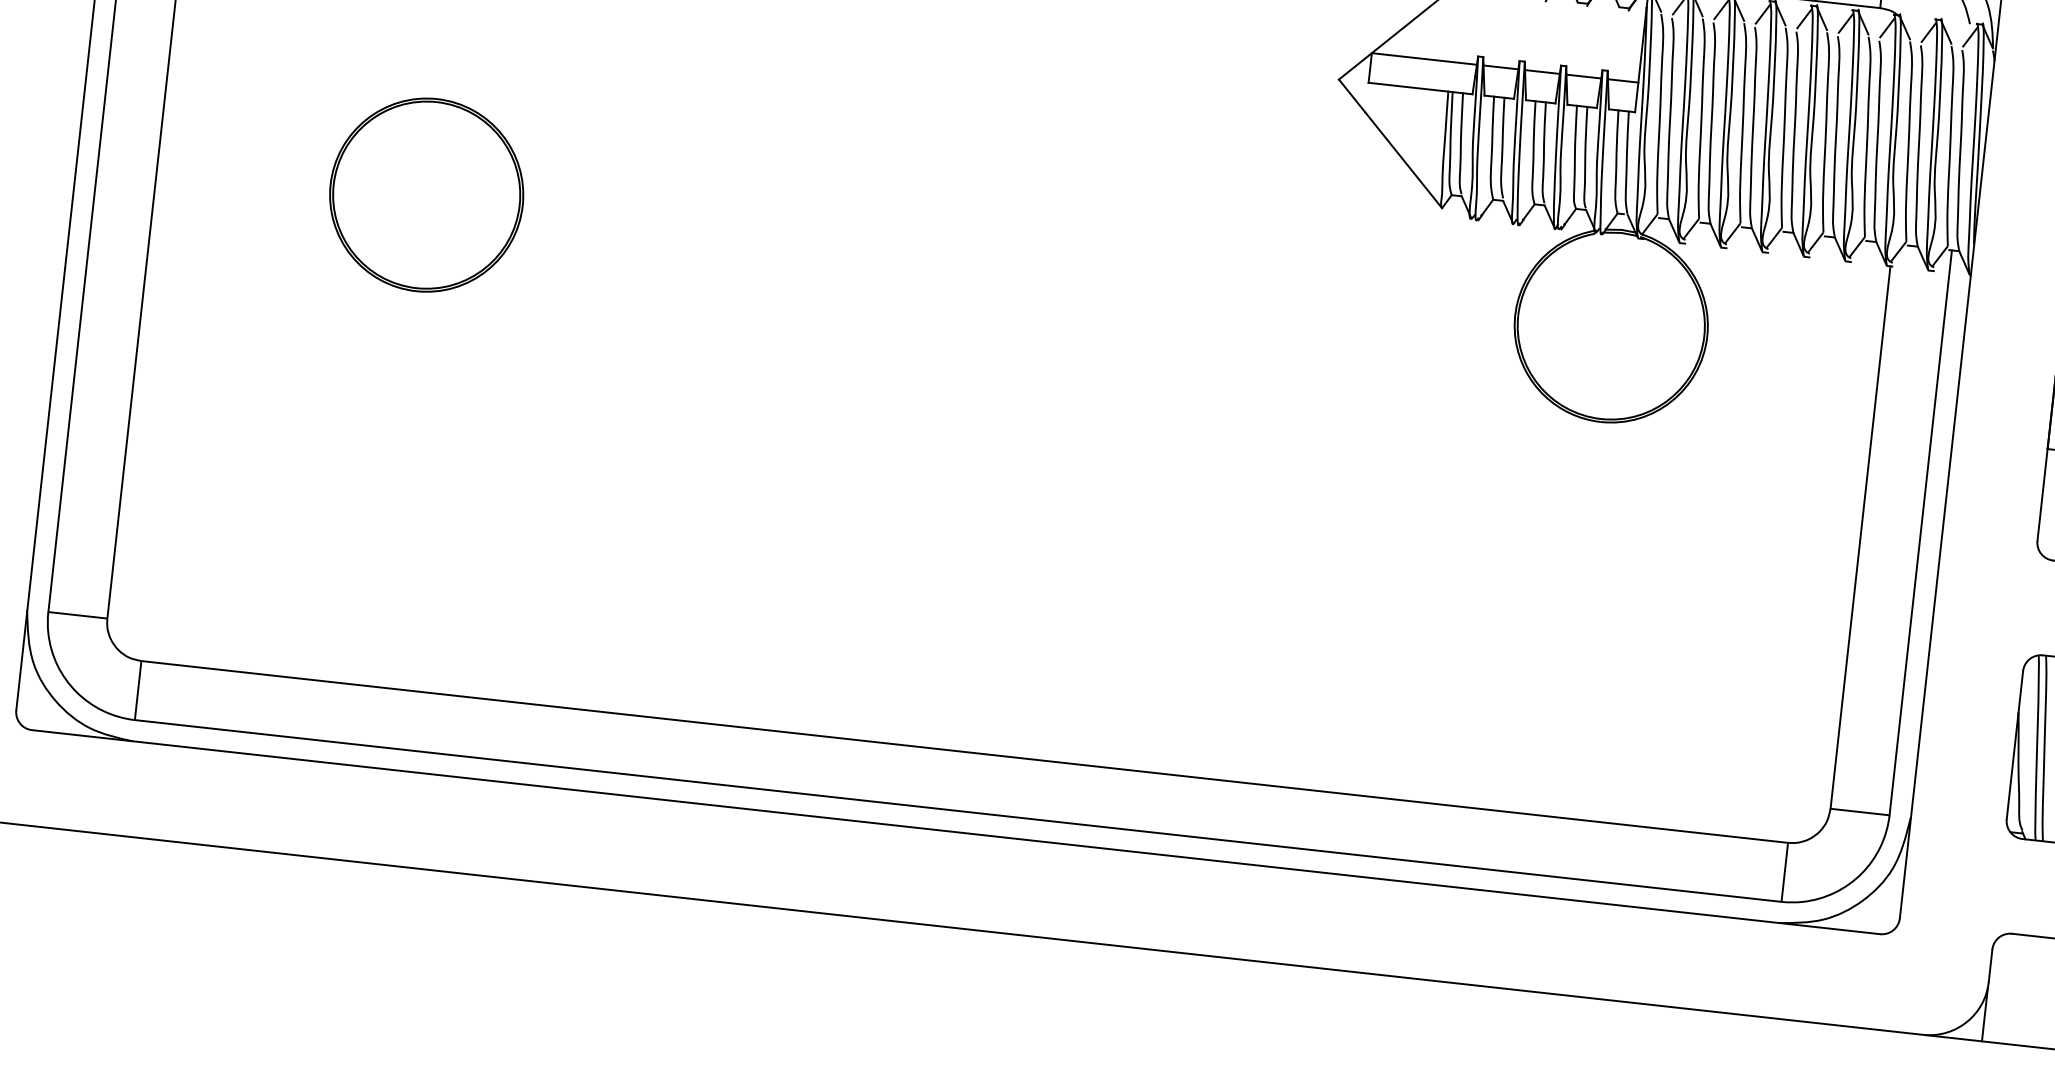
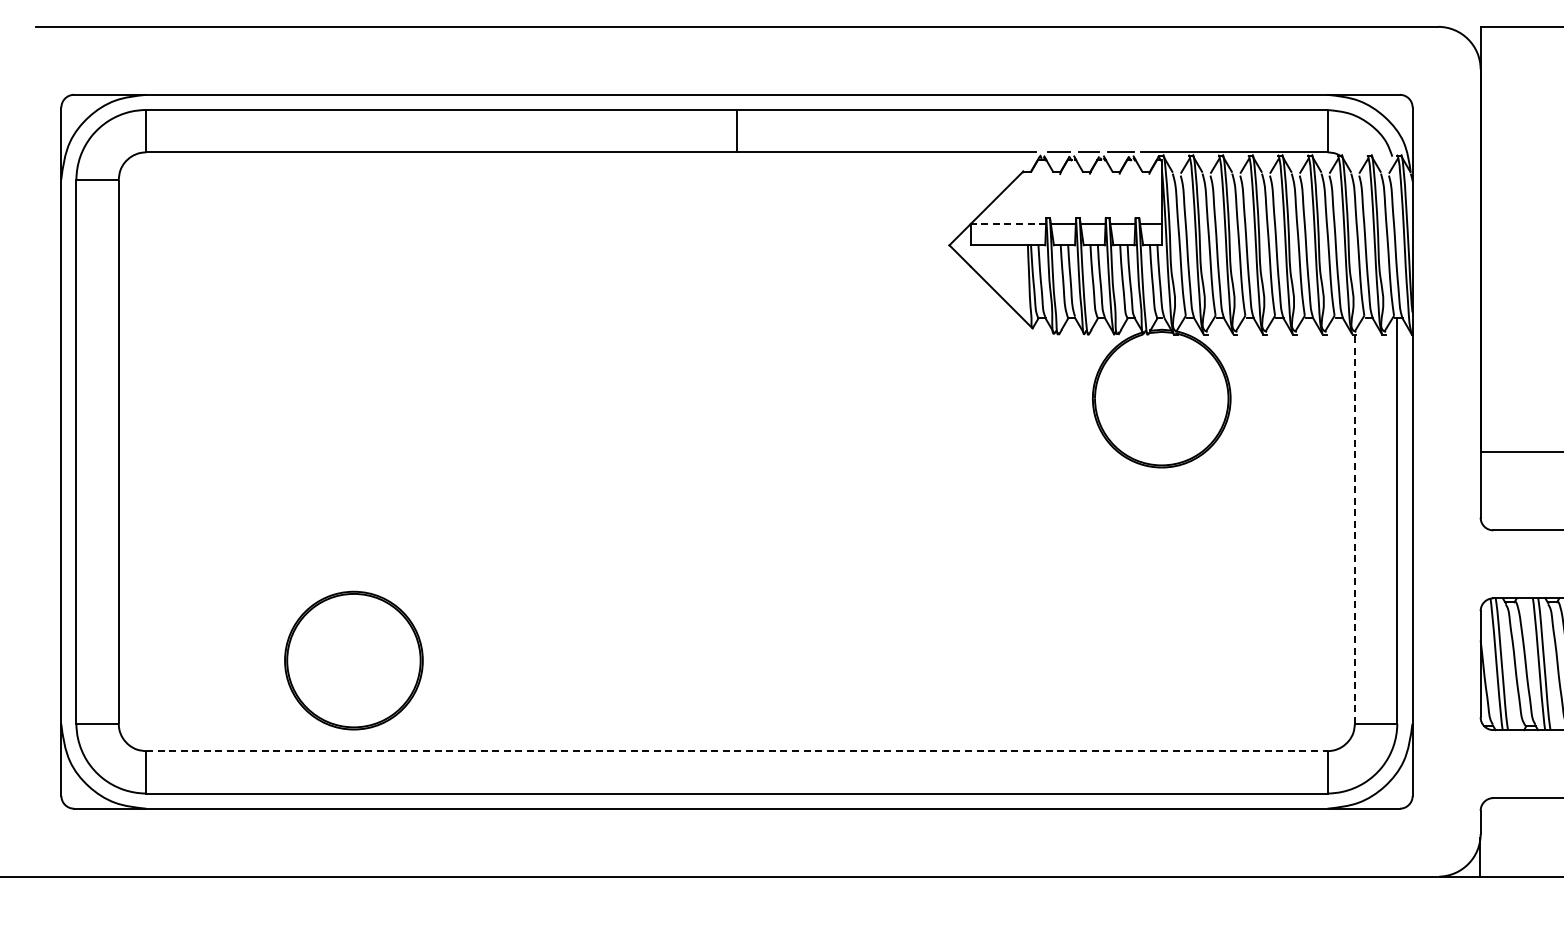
line: (1424, 59) -> (1008, 224), solid -> dashed
part: (426, 194) -> (353, 660), moved
line: (1859, 538) -> (1354, 529), solid -> dashed
line: (964, 752) -> (736, 751), solid -> dashed

